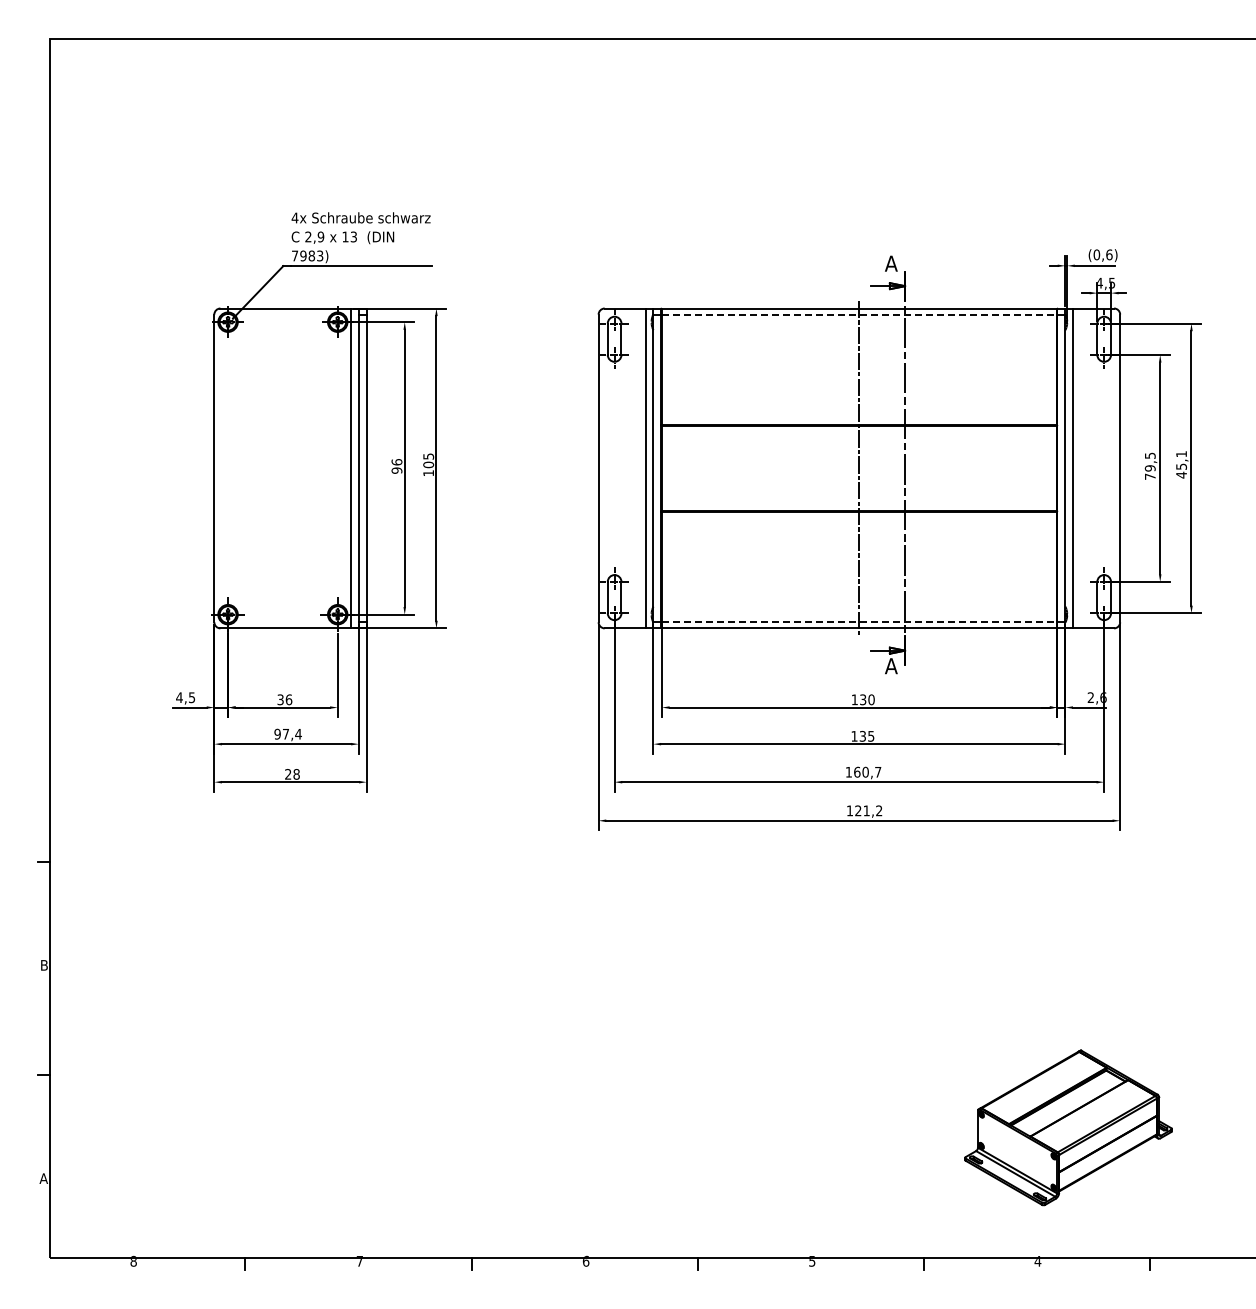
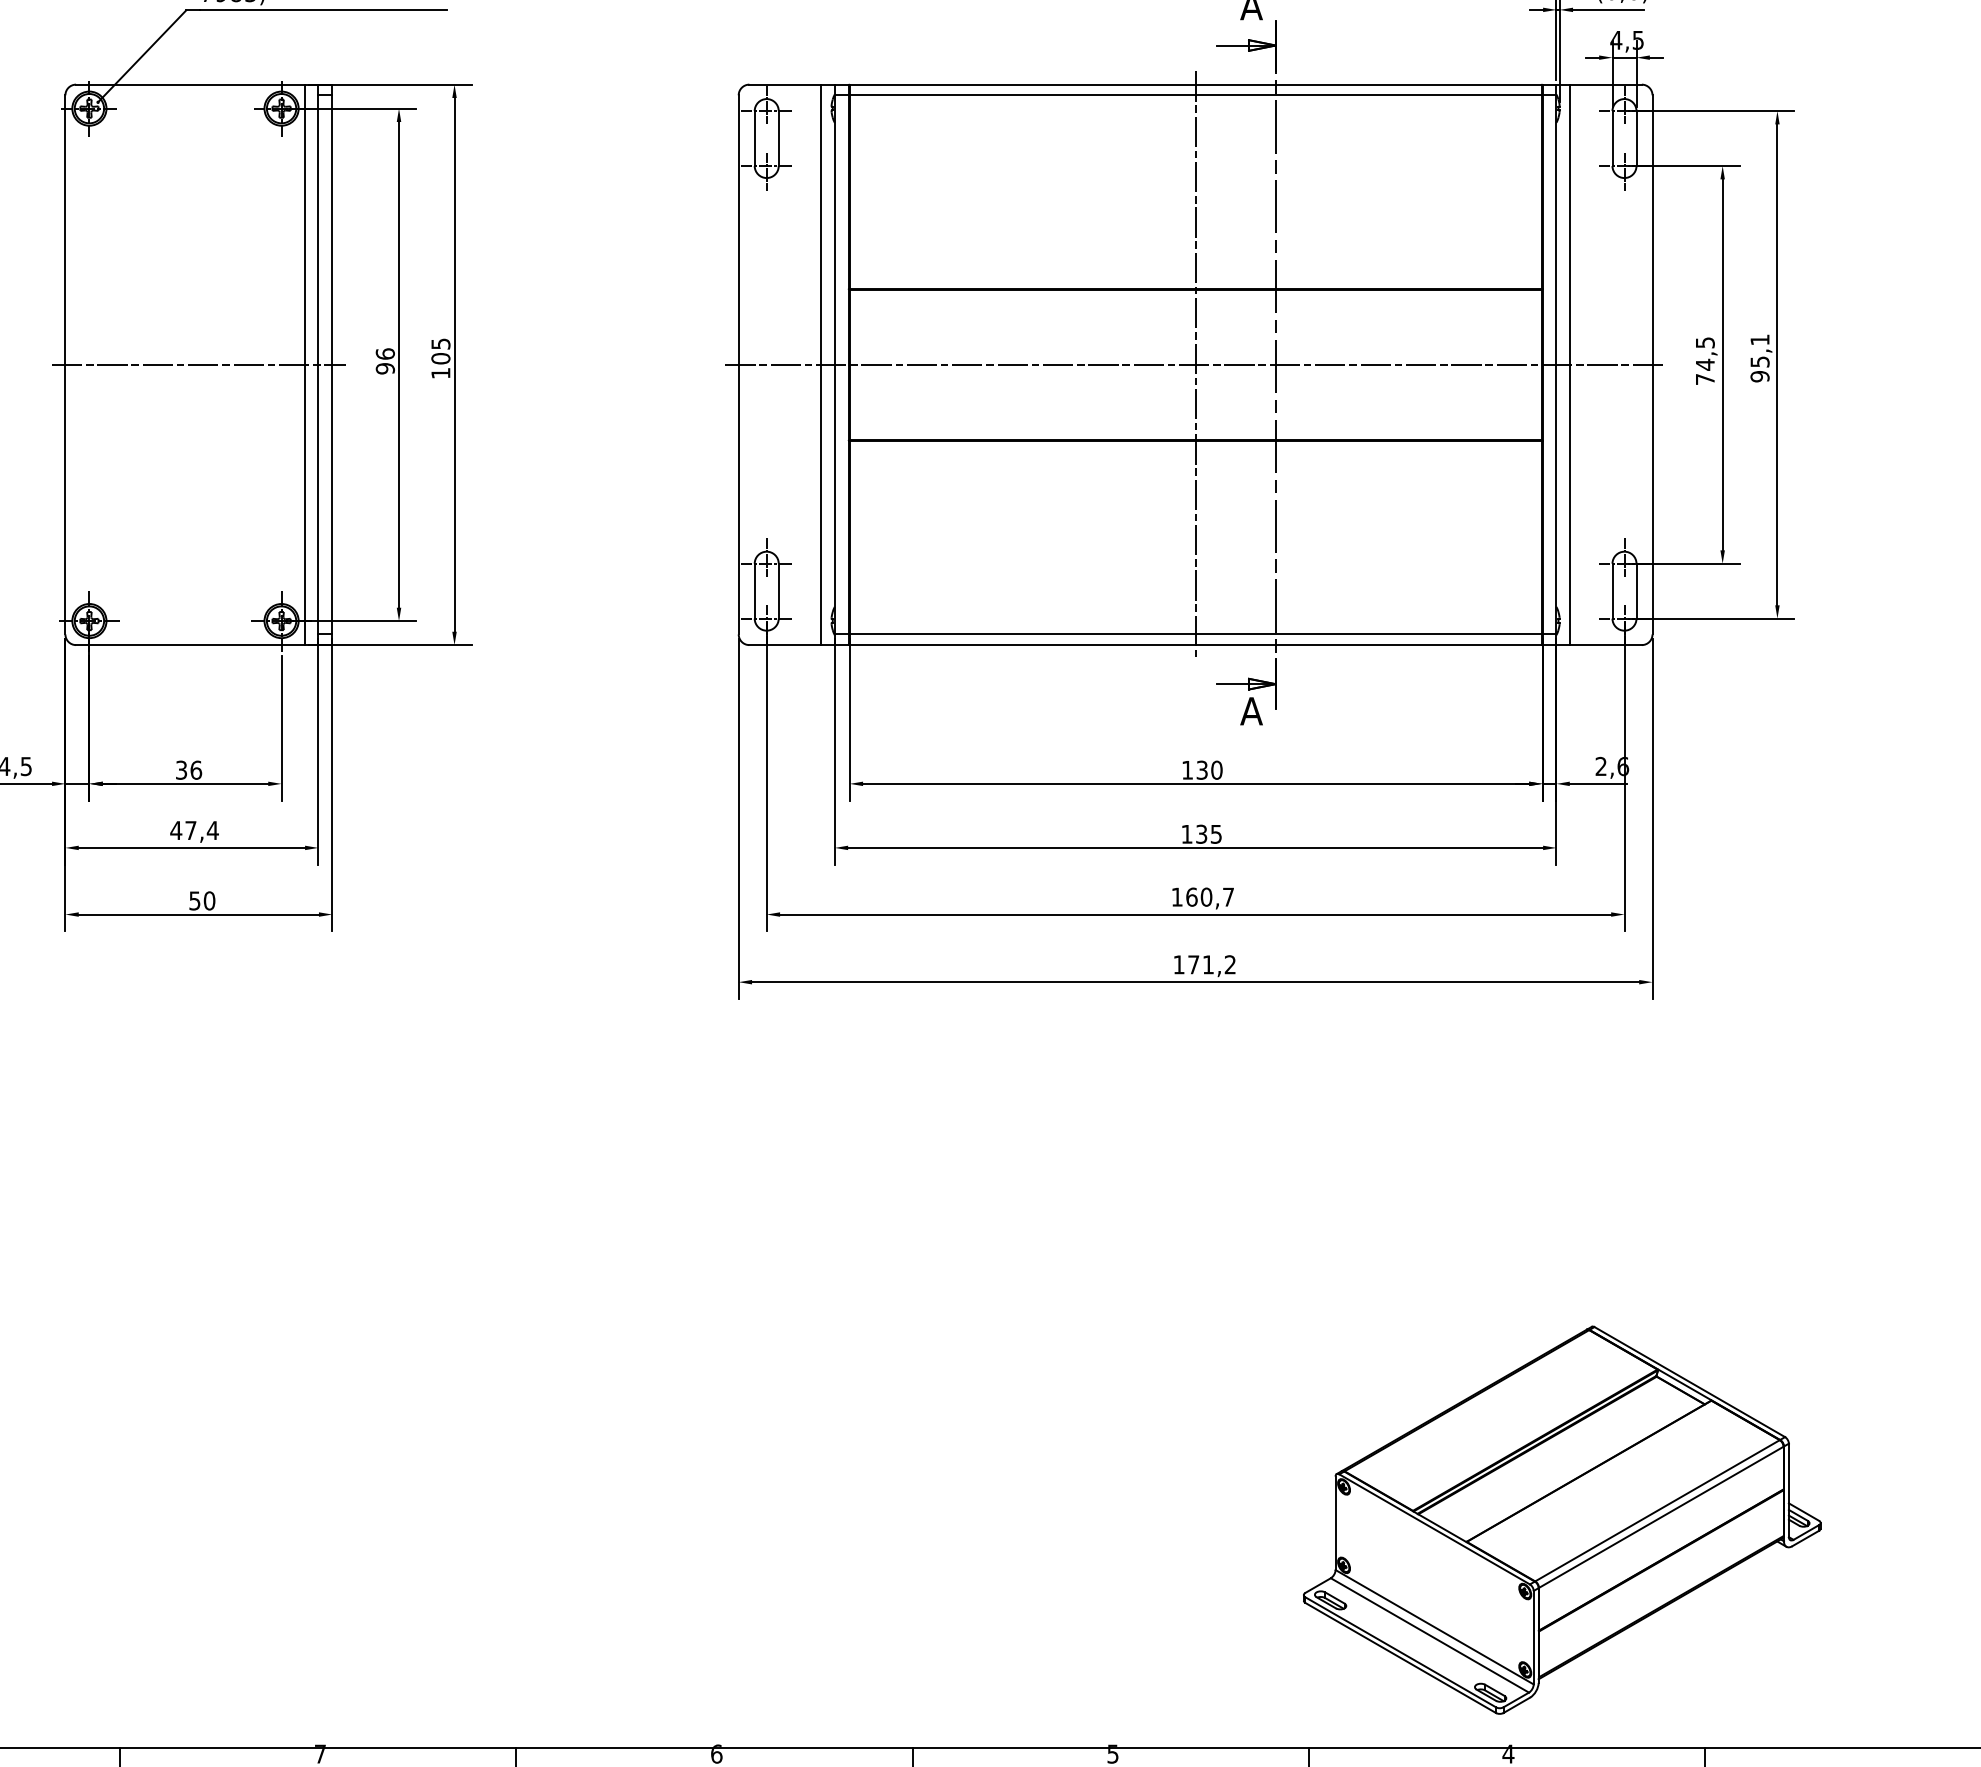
line: (859, 314) -> (1195, 95), dashed -> solid
line: (290, 468) -> (198, 364), added
line: (859, 468) -> (1195, 364), added
text: (1149, 468) -> (1703, 364), 79,5 -> 74,5
text: (1181, 474) -> (1759, 375), 45,1 -> 95,1
line: (859, 622) -> (1195, 634), dashed -> solid
text: (277, 733) -> (176, 829), 97,4 -> 47,4
text: (292, 774) -> (202, 901), 28 -> 50
text: (858, 810) -> (1194, 964), 121,2 -> 171,2
part: (1068, 1127) -> (1561, 1519), size x1.43

